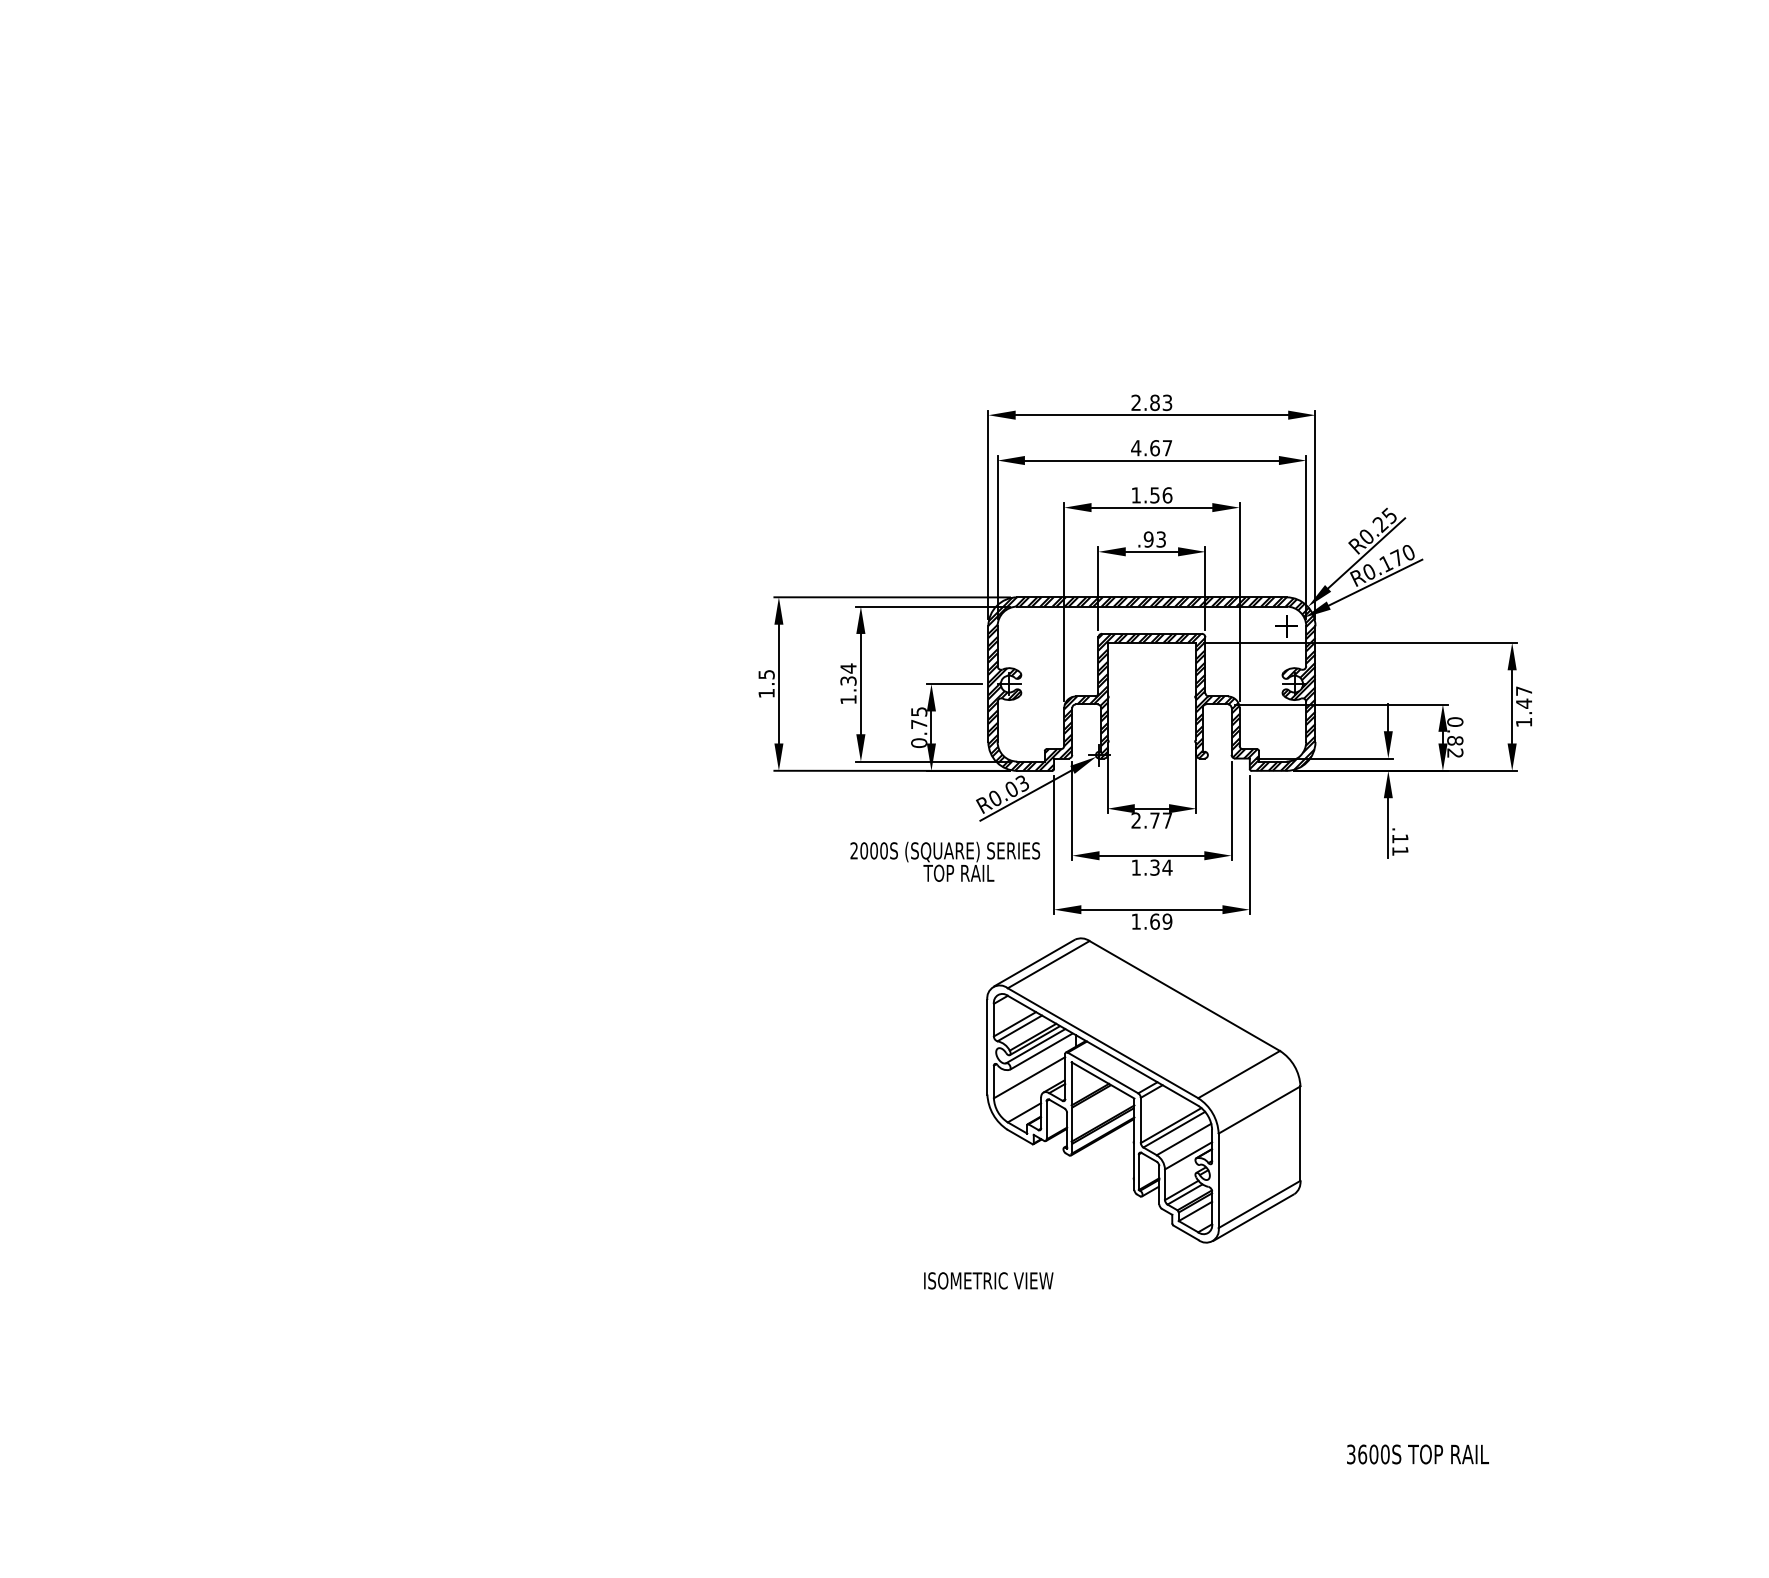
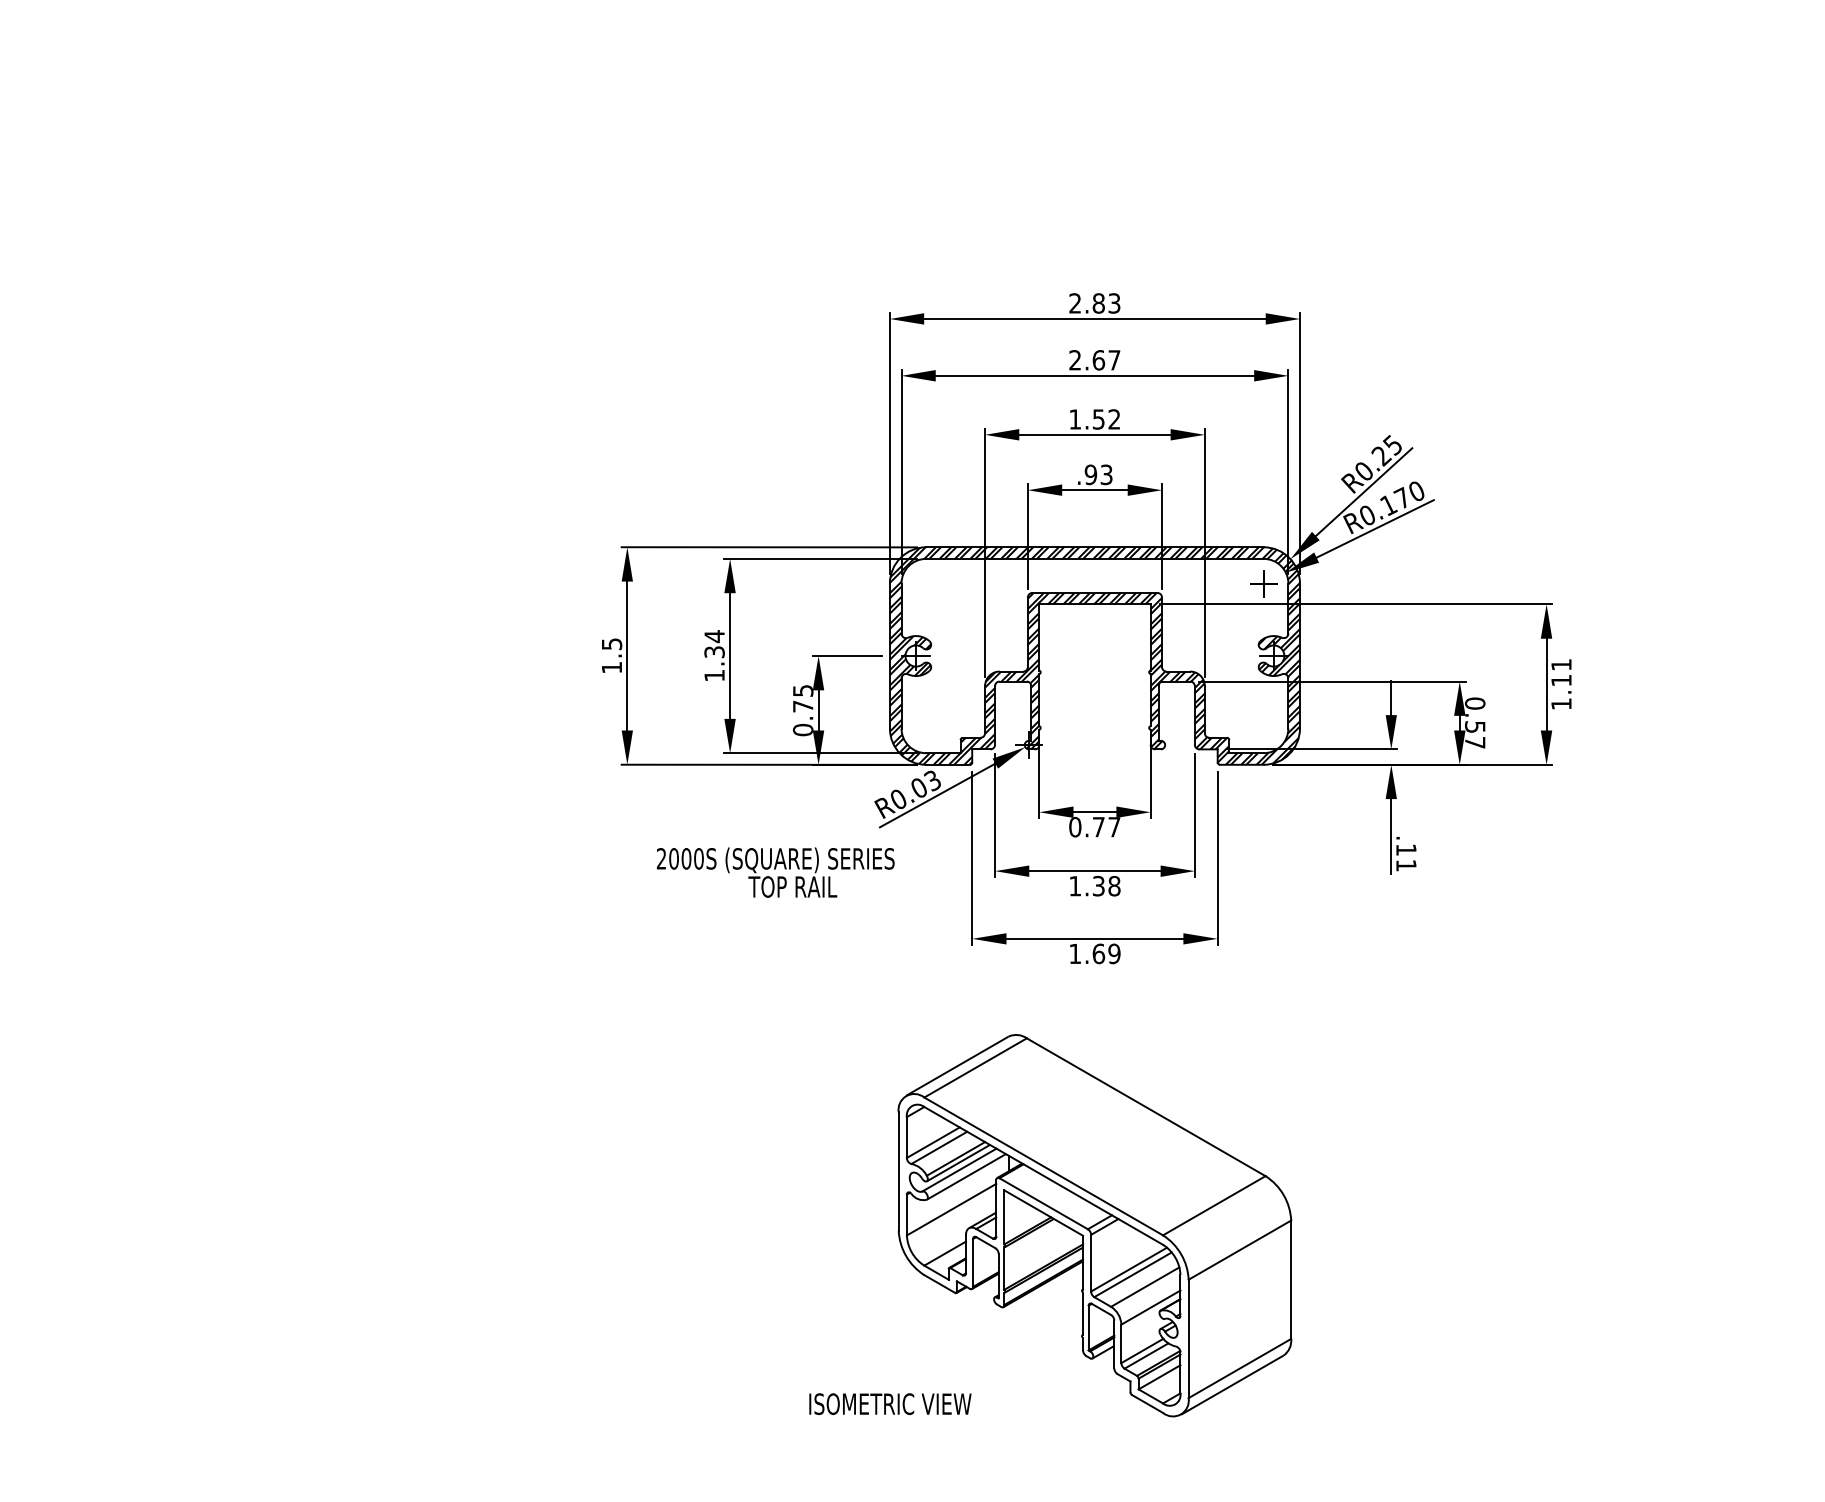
text: (1136, 448) -> (1075, 360), 4.67 -> 2.67
text: (1167, 495) -> (1114, 419), 1.56 -> 1.52
text: (1523, 697) -> (1560, 672), 1.47 -> 1.11
text: (1455, 746) -> (1475, 734), 0.82 -> 0.57
text: (1136, 820) -> (1075, 827), 2.77 -> 0.77
text: (945, 861) -> (775, 872), moved
text: (1167, 867) -> (1114, 885), 1.34 -> 1.38
part: (1143, 1090) -> (1094, 1225), moved

